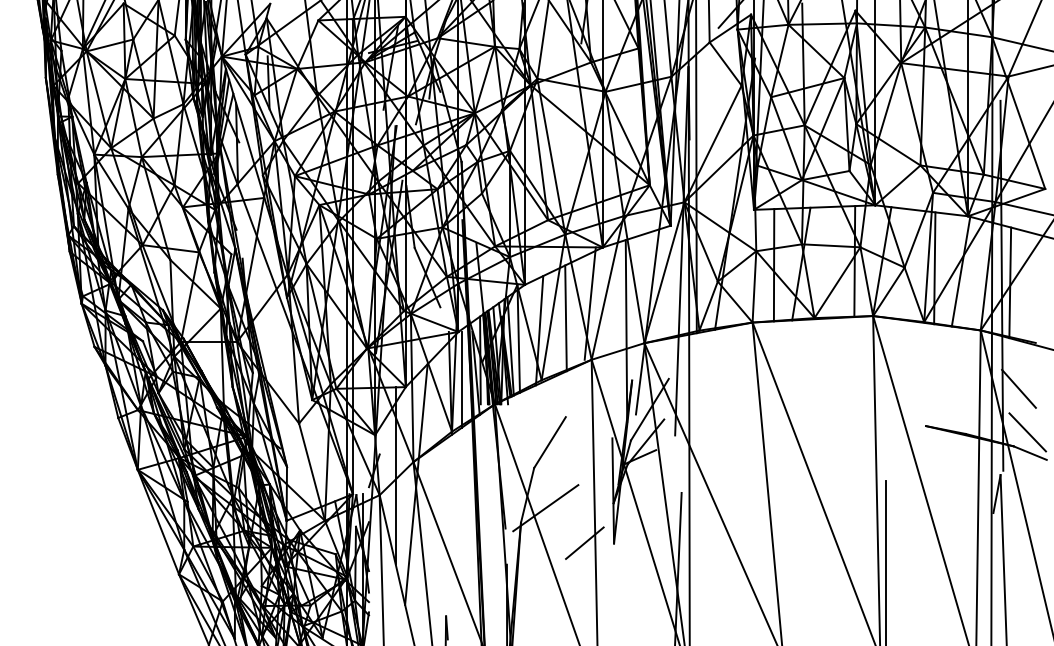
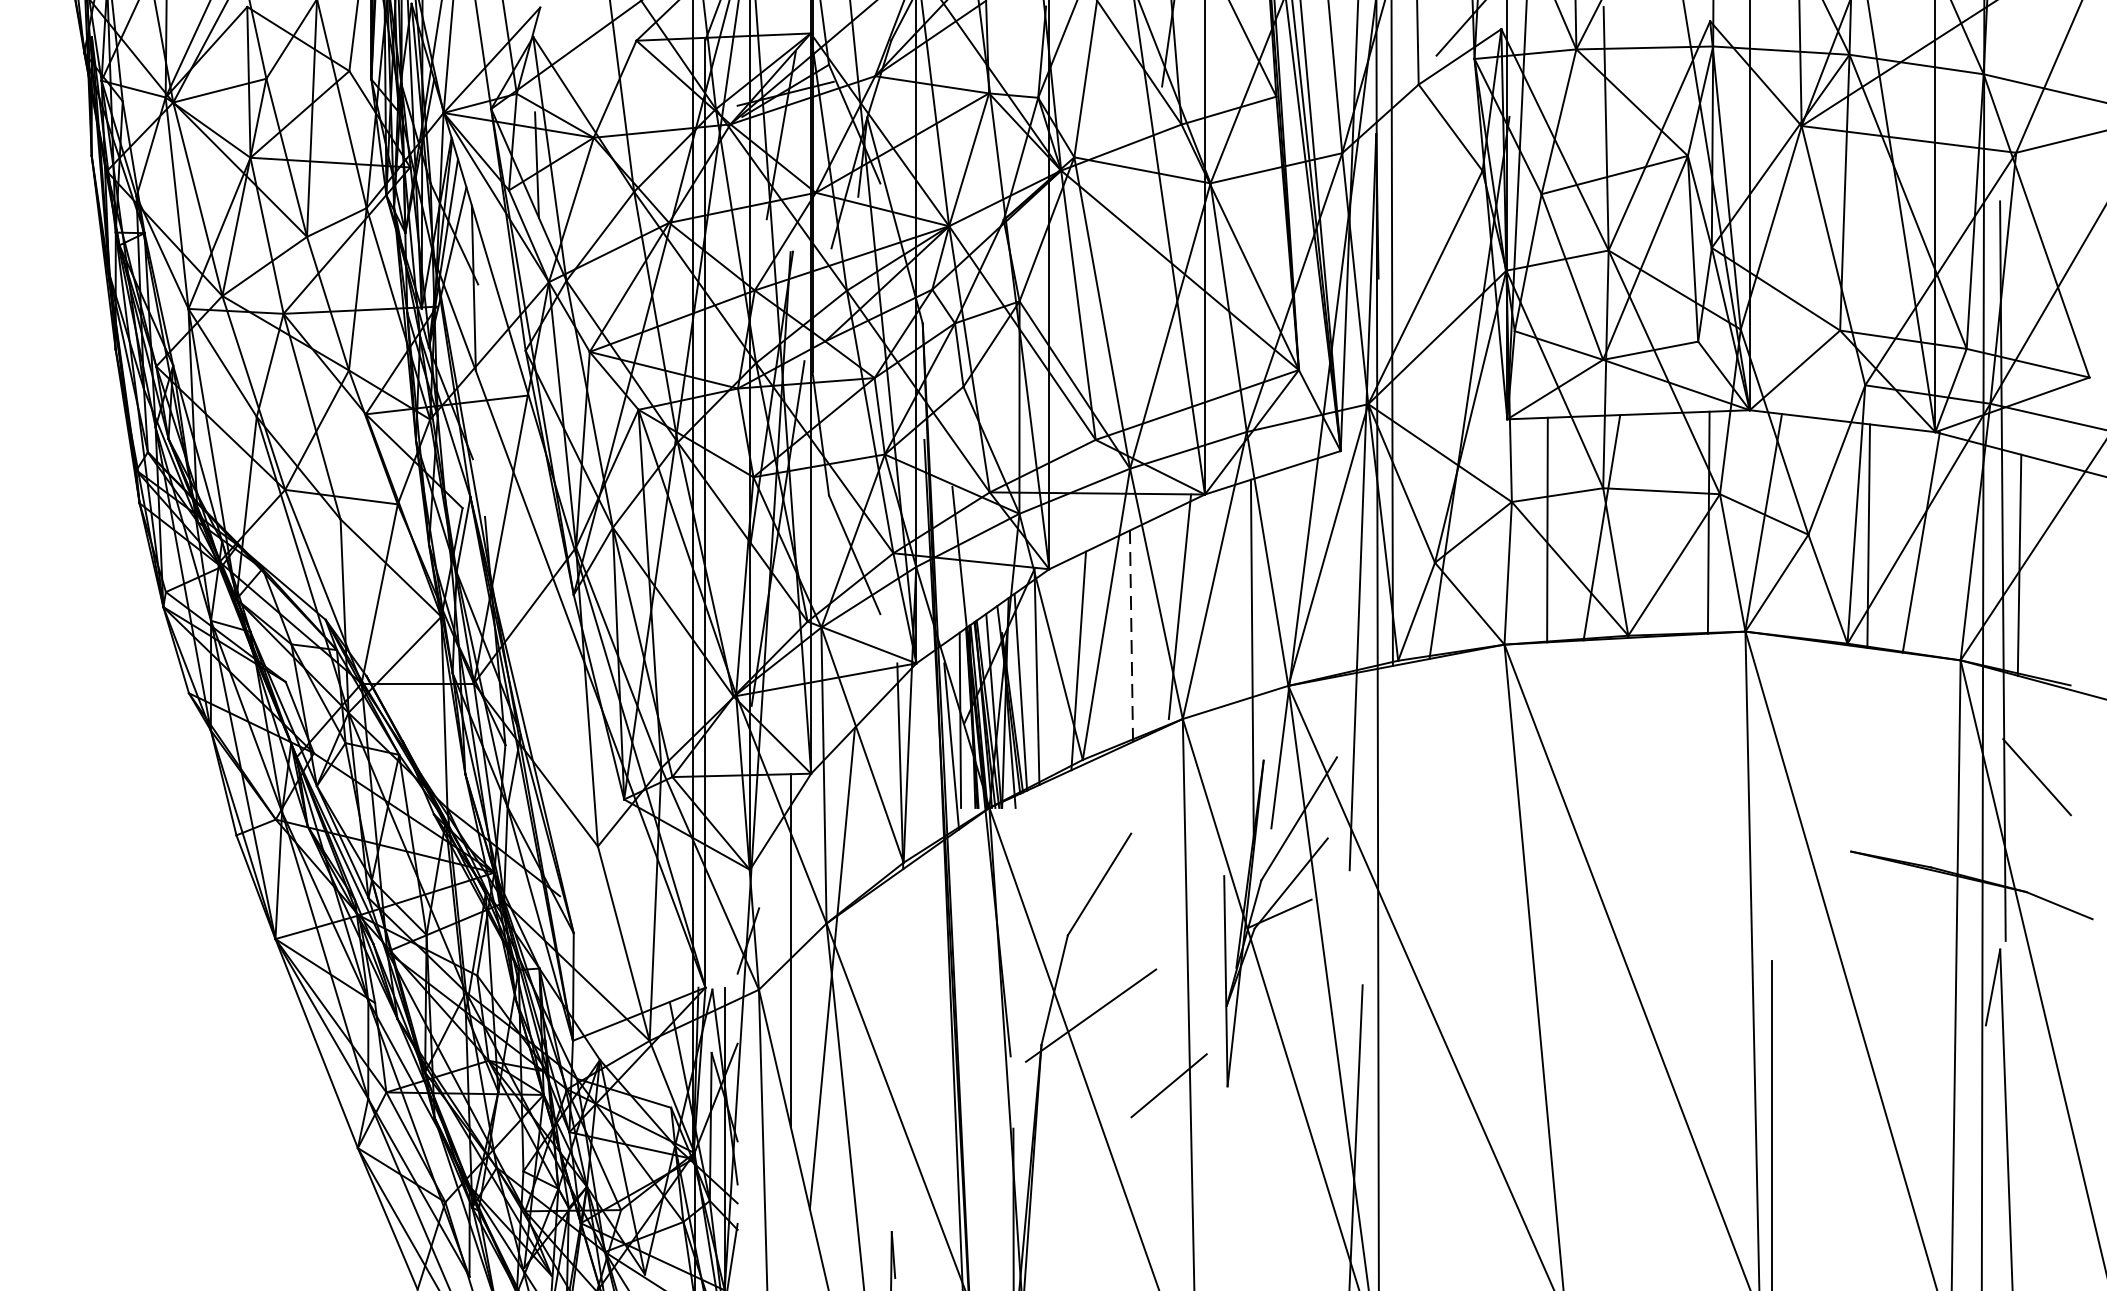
line: (566, 318) -> (1132, 636), solid -> dashed
line: (461, 379) -> (922, 758), removed
line: (1027, 432) -> (2054, 864), removed

